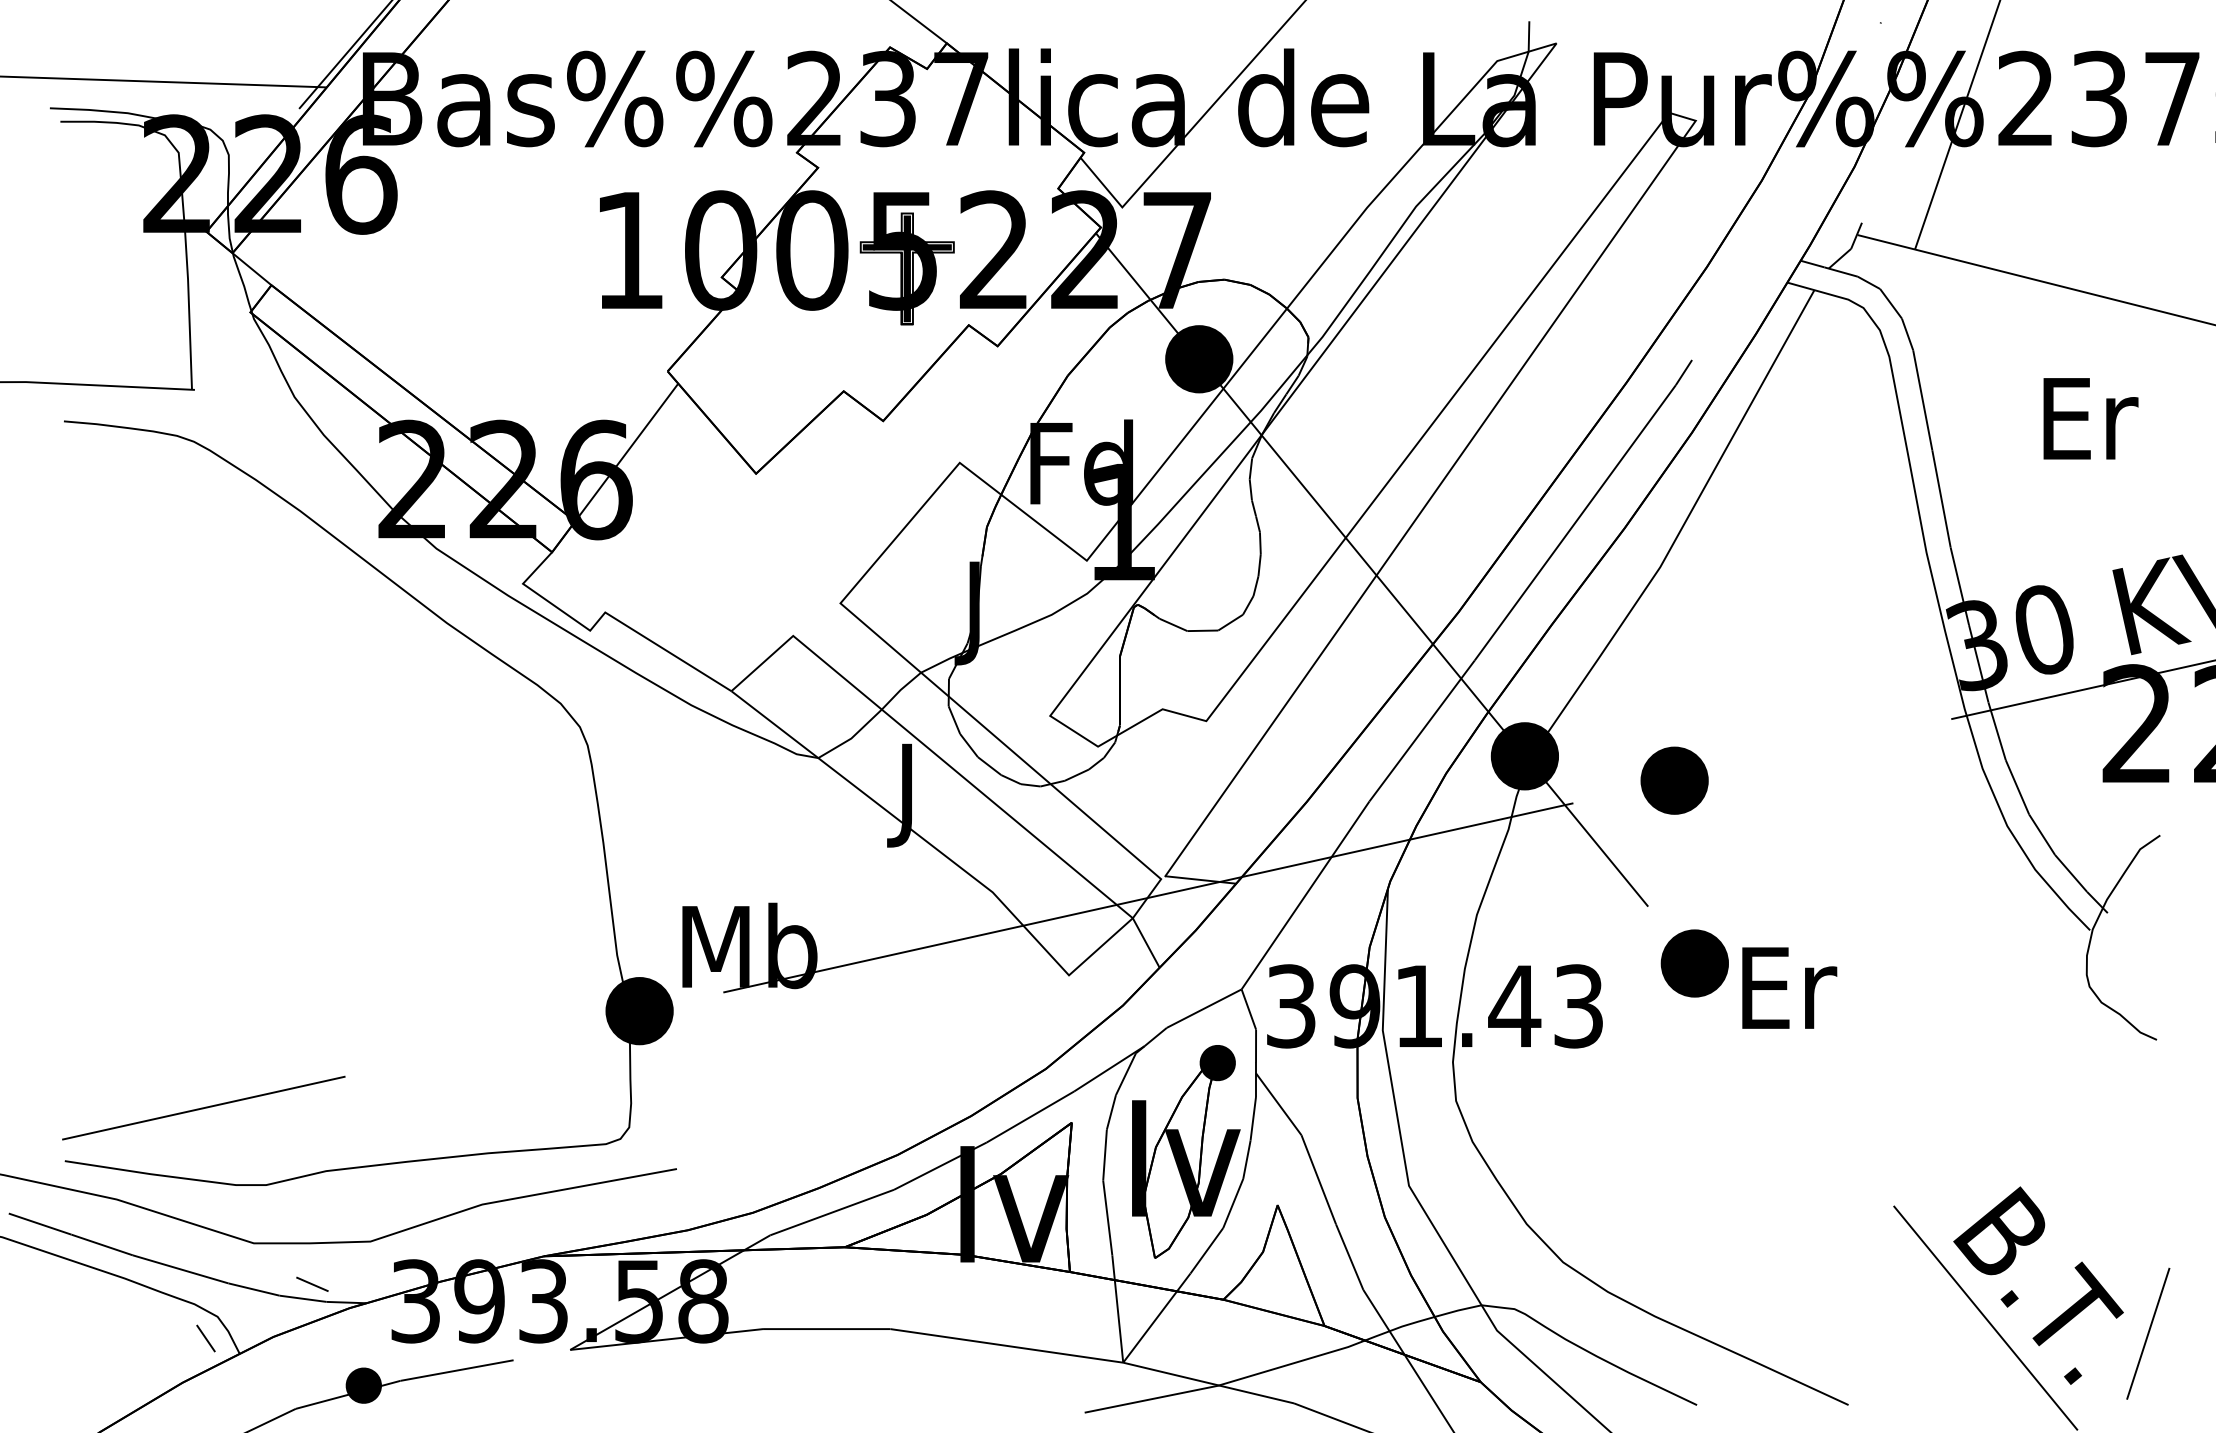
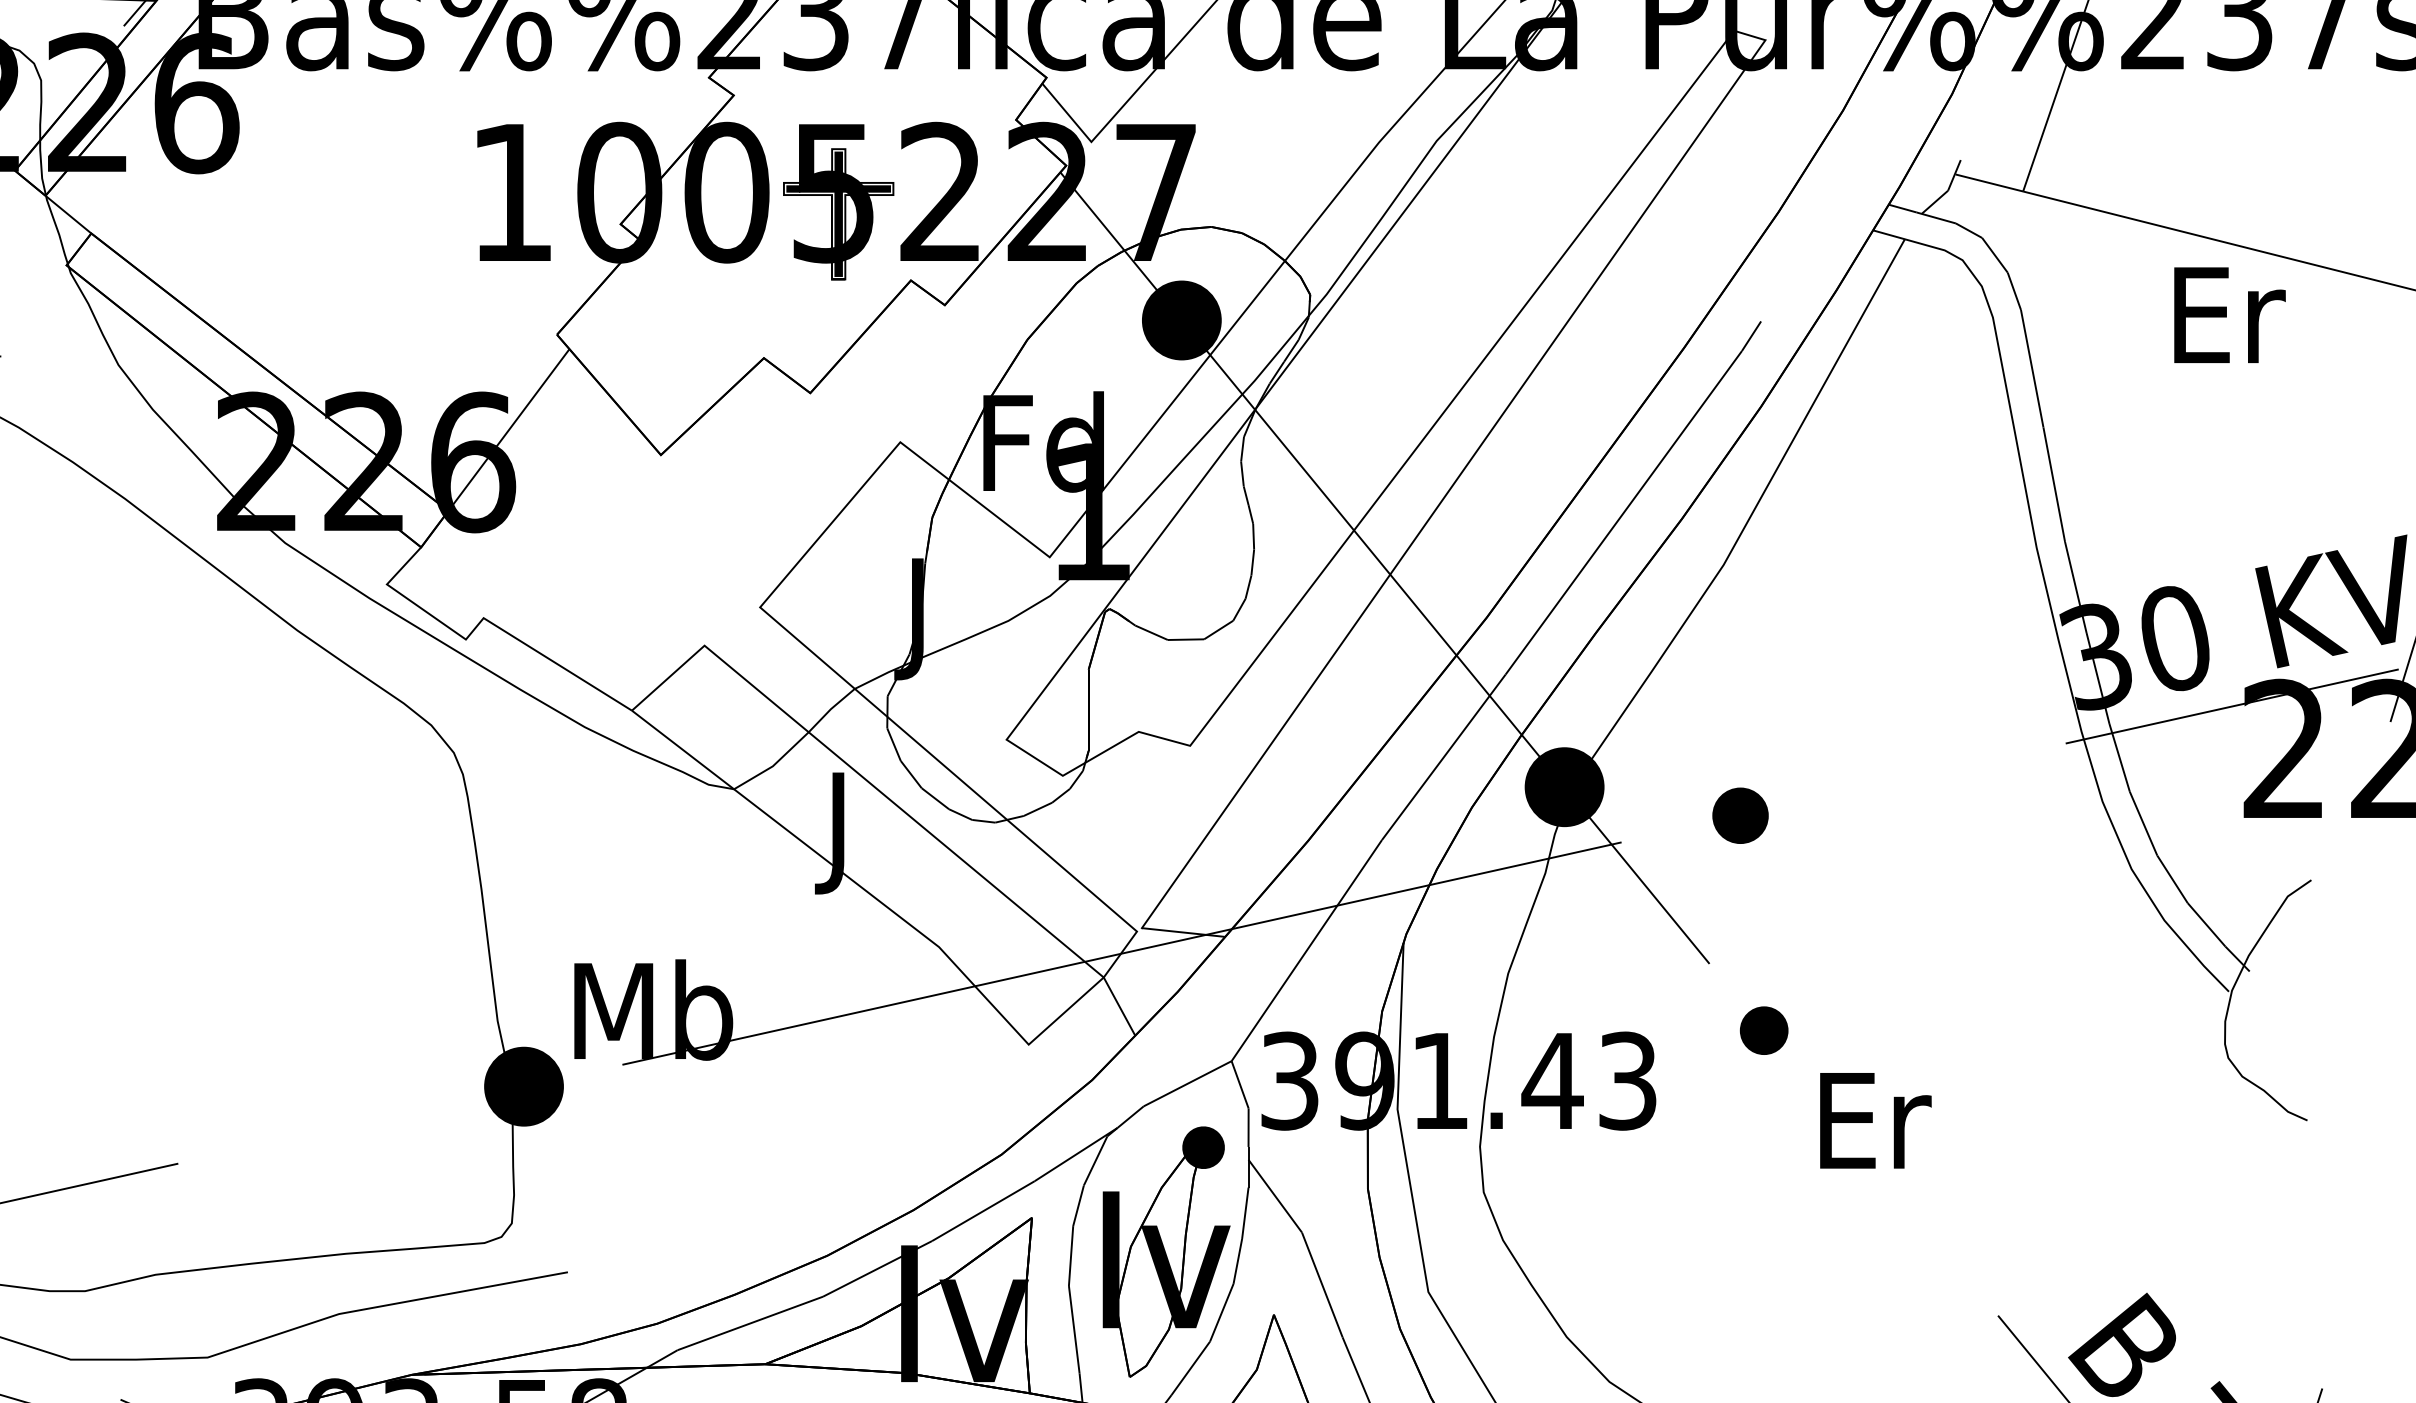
text: (2090, 418) -> (2229, 314), moved
part: (1674, 780) -> (1740, 815), size x0.7
part: (1694, 963) -> (1763, 1030), size x0.6
text: (1789, 987) -> (1875, 1120), moved

